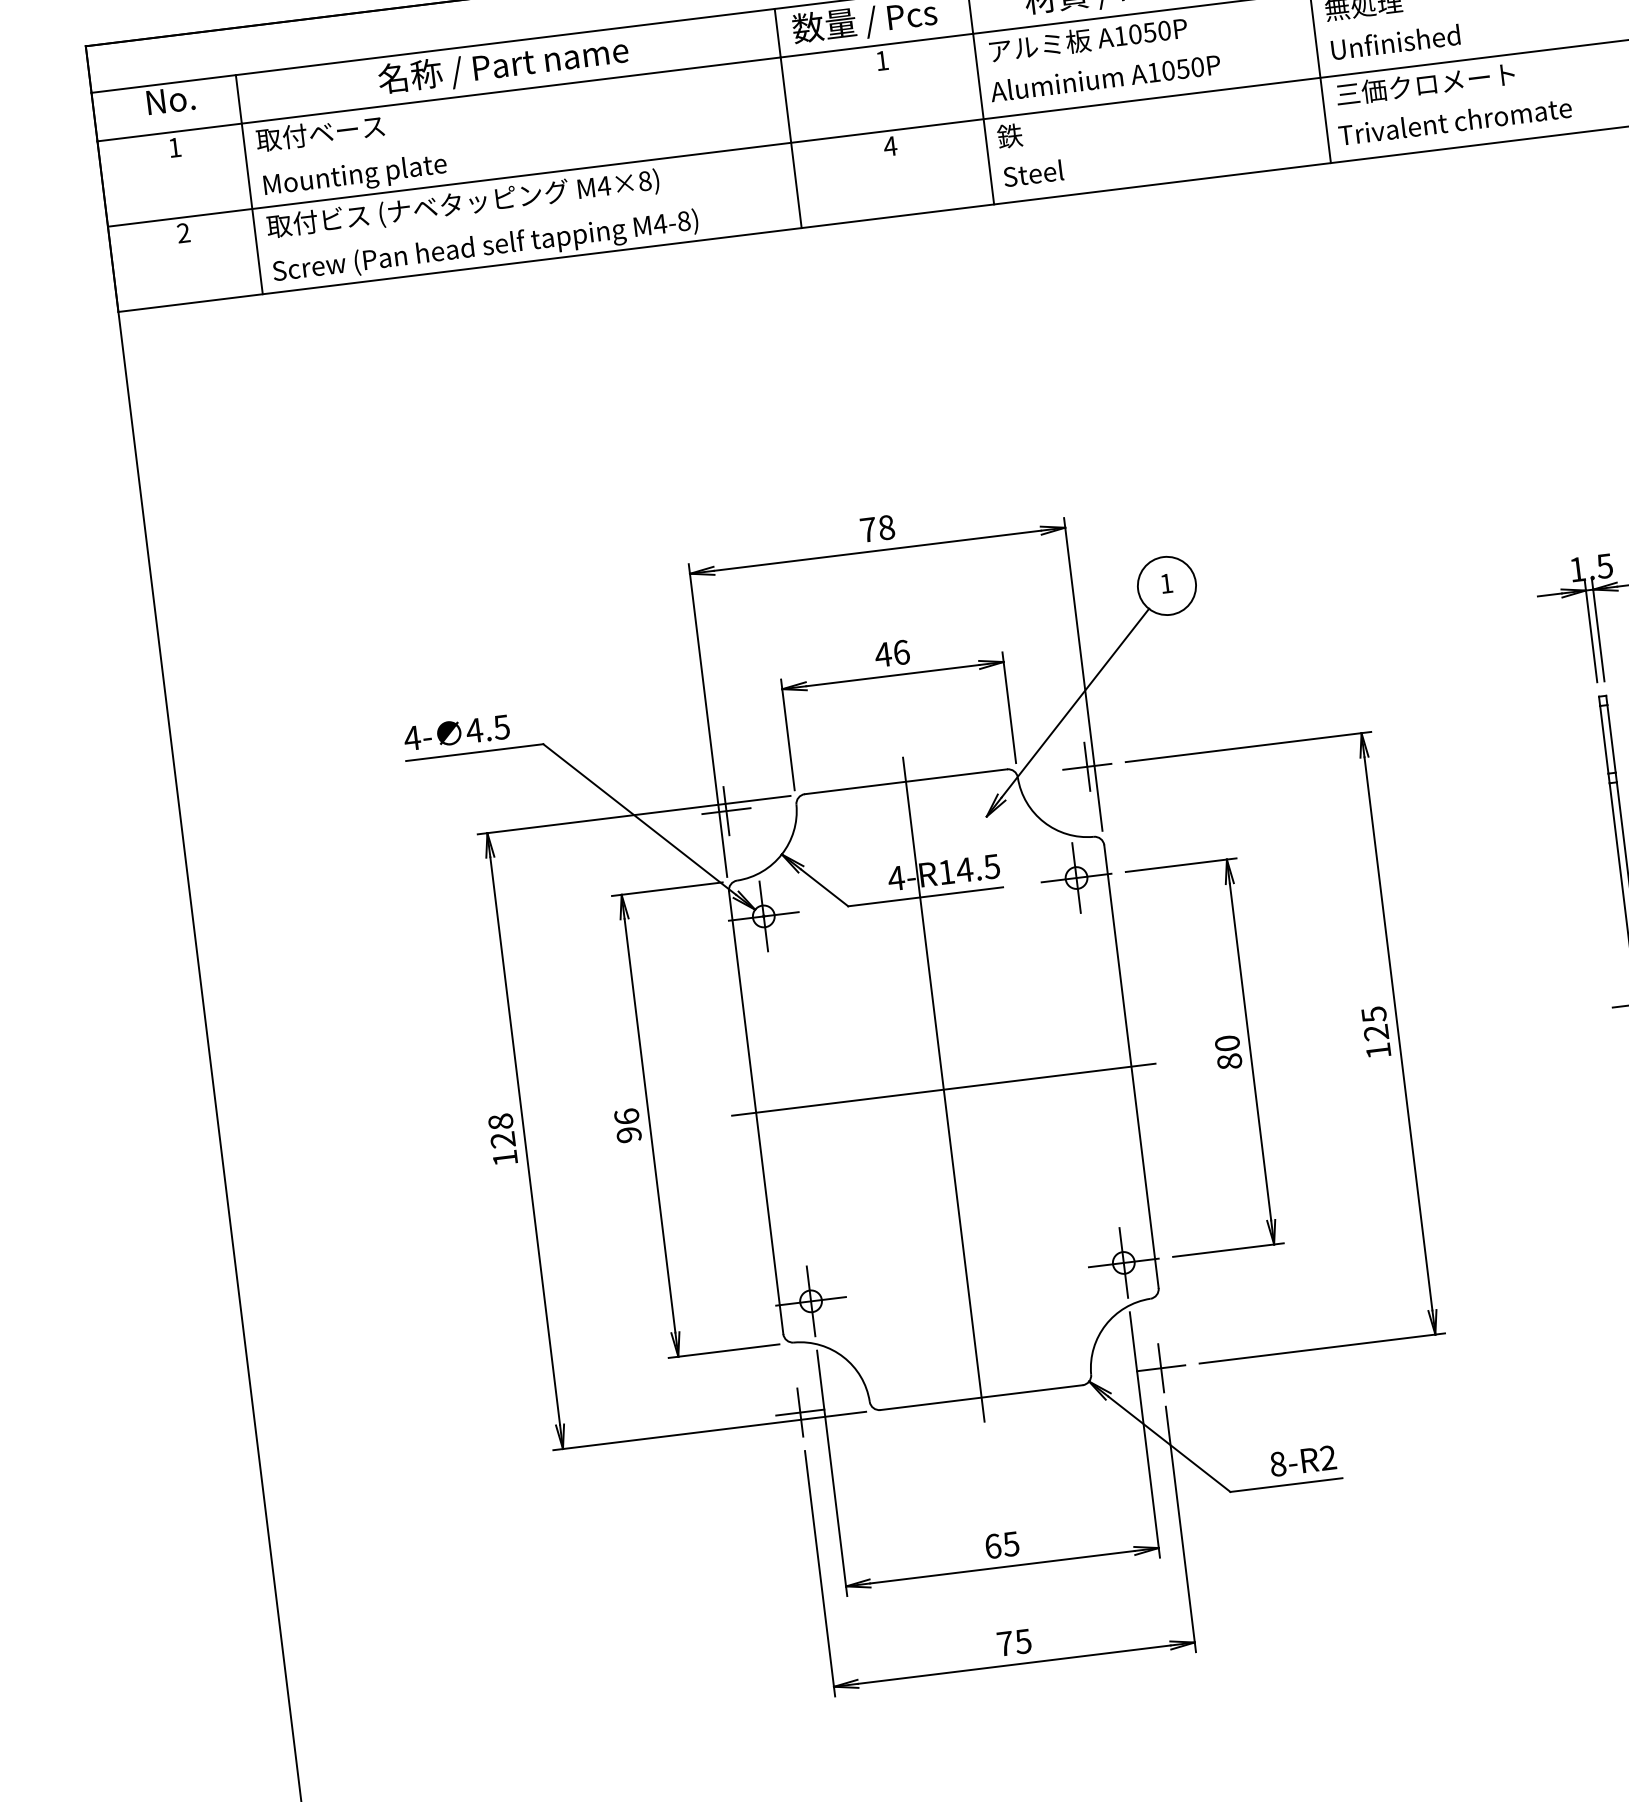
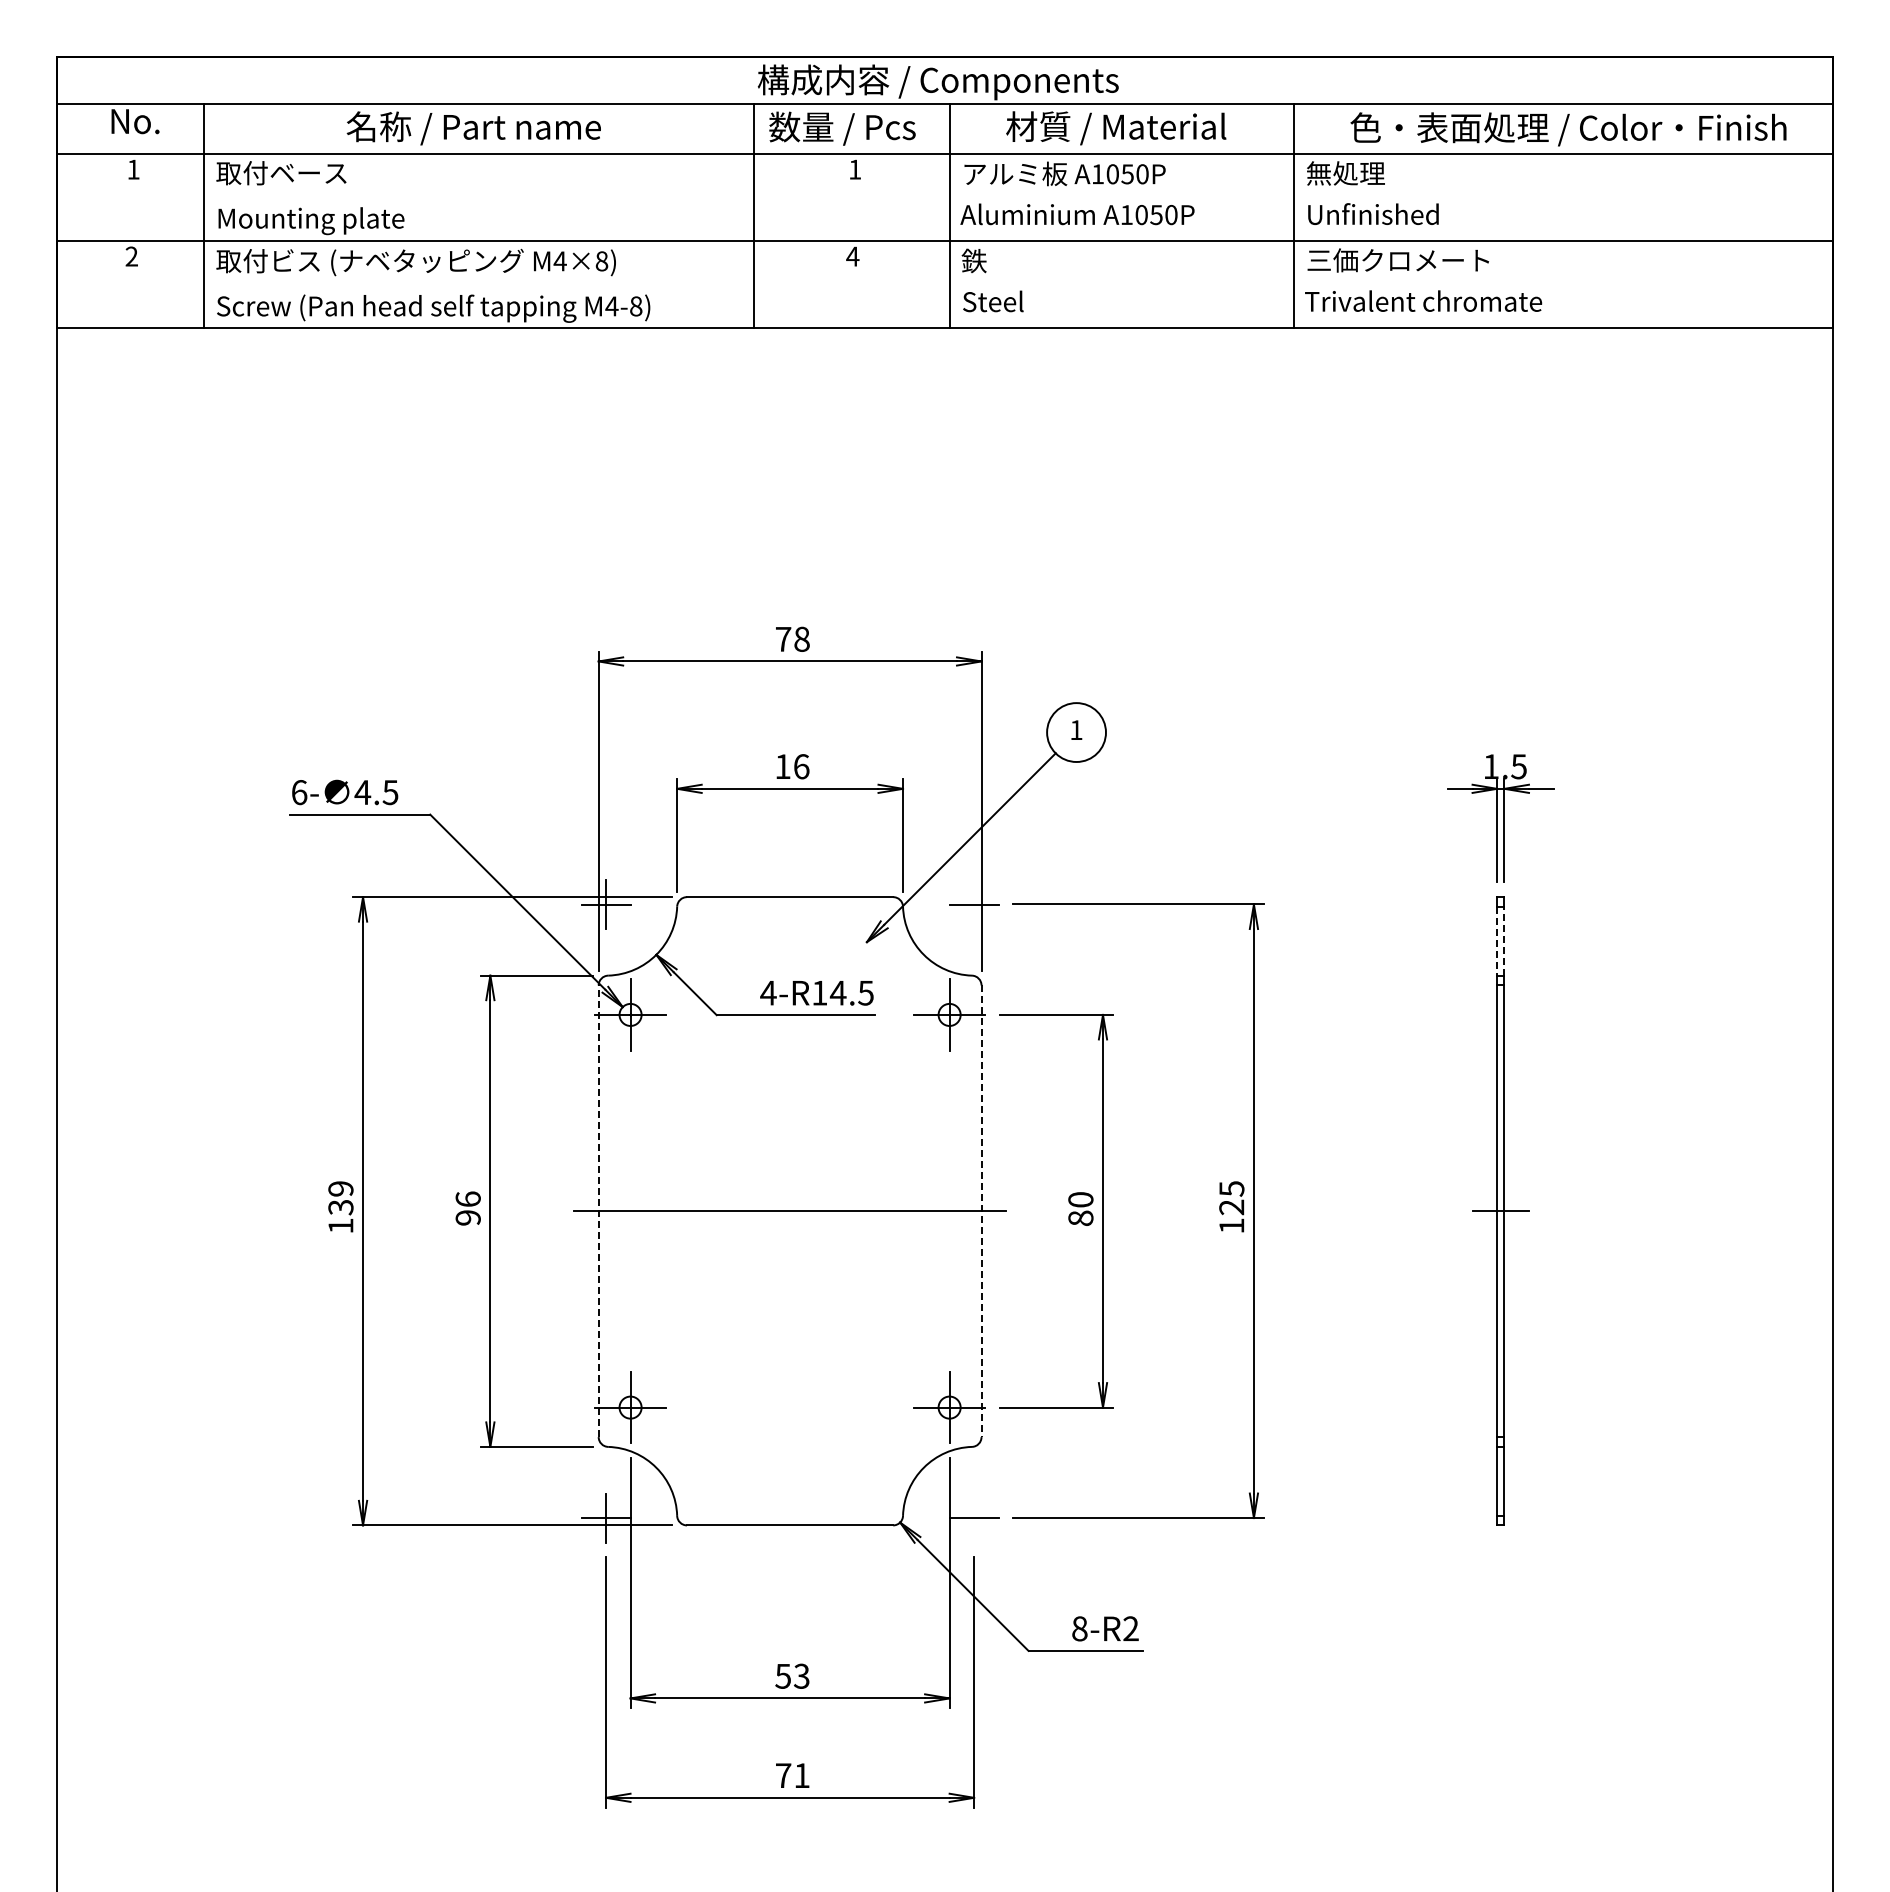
text: (882, 654) -> (782, 766), 46 -> 16
text: (412, 738) -> (299, 792), 4- -> 6-
line: (1611, 738) -> (1504, 940), solid -> dashed
line: (1604, 740) -> (1497, 941), solid -> dashed
line: (1087, 766) -> (974, 904), removed
line: (1131, 1066) -> (981, 1211), solid -> dashed
line: (944, 1088) -> (790, 1210), removed
line: (756, 1112) -> (598, 1211), solid -> dashed
text: (501, 1131) -> (340, 1198), 128 -> 139
line: (1161, 1367) -> (974, 1517), removed
text: (1002, 1544) -> (792, 1675), 65 -> 53
text: (1022, 1641) -> (801, 1775), 75 -> 71

